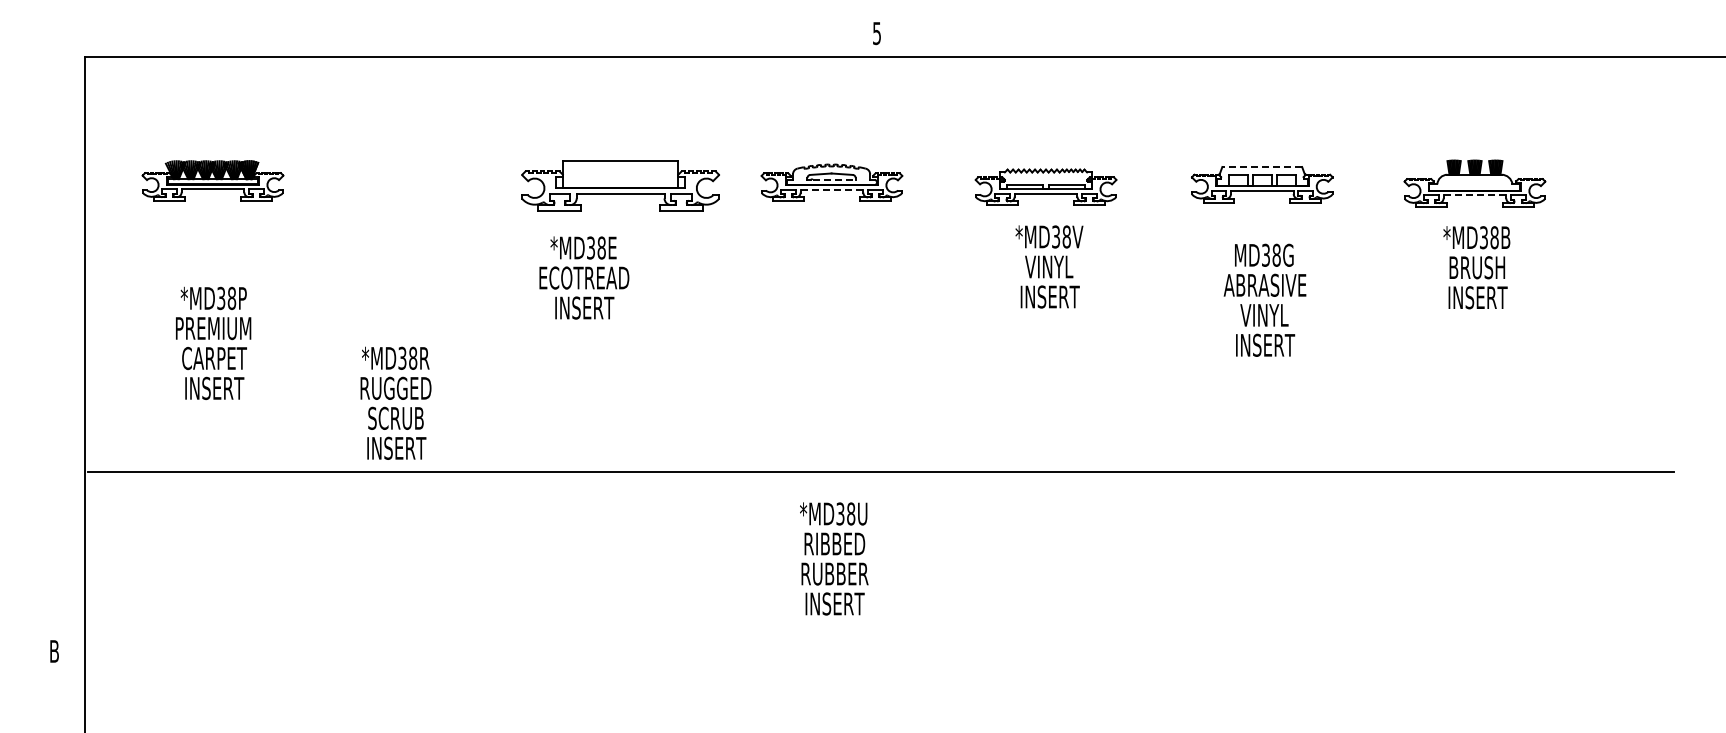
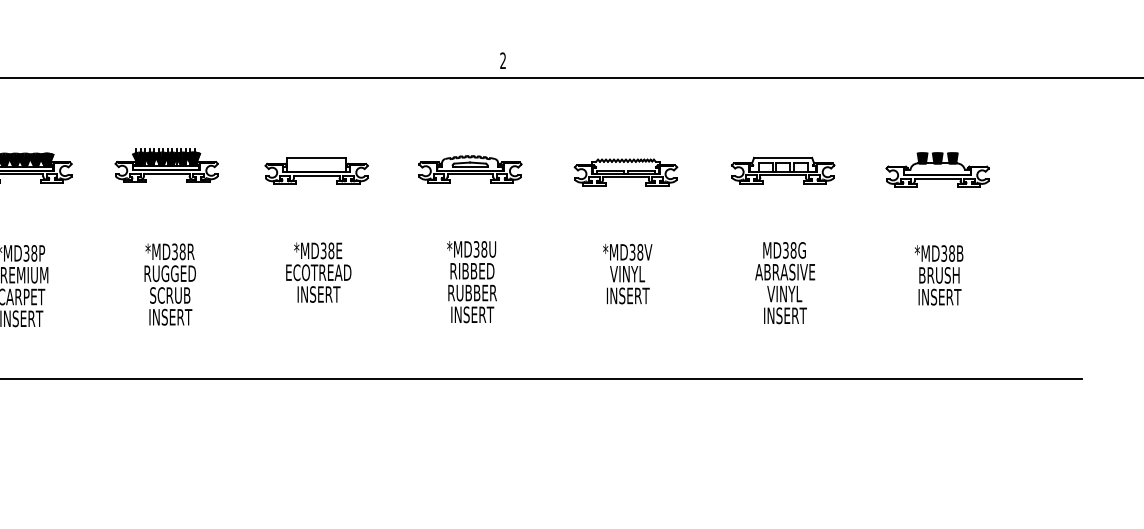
text: (876, 33) -> (502, 60), 5 -> 2
line: (1262, 167) -> (783, 158), dashed -> solid
part: (413, 177) -> (166, 165), added
line: (834, 179) -> (472, 166), dashed -> solid
part: (620, 185) -> (316, 171), size x0.71
line: (832, 189) -> (470, 174), dashed -> solid
line: (1475, 195) -> (938, 178), dashed -> solid
text: (1049, 266) -> (627, 273), moved
text: (1476, 267) -> (938, 275), moved
text: (584, 277) -> (318, 272), moved
text: (1264, 299) -> (784, 282), moved
text: (395, 402) -> (169, 283), moved
text: (834, 558) -> (472, 281), moved

